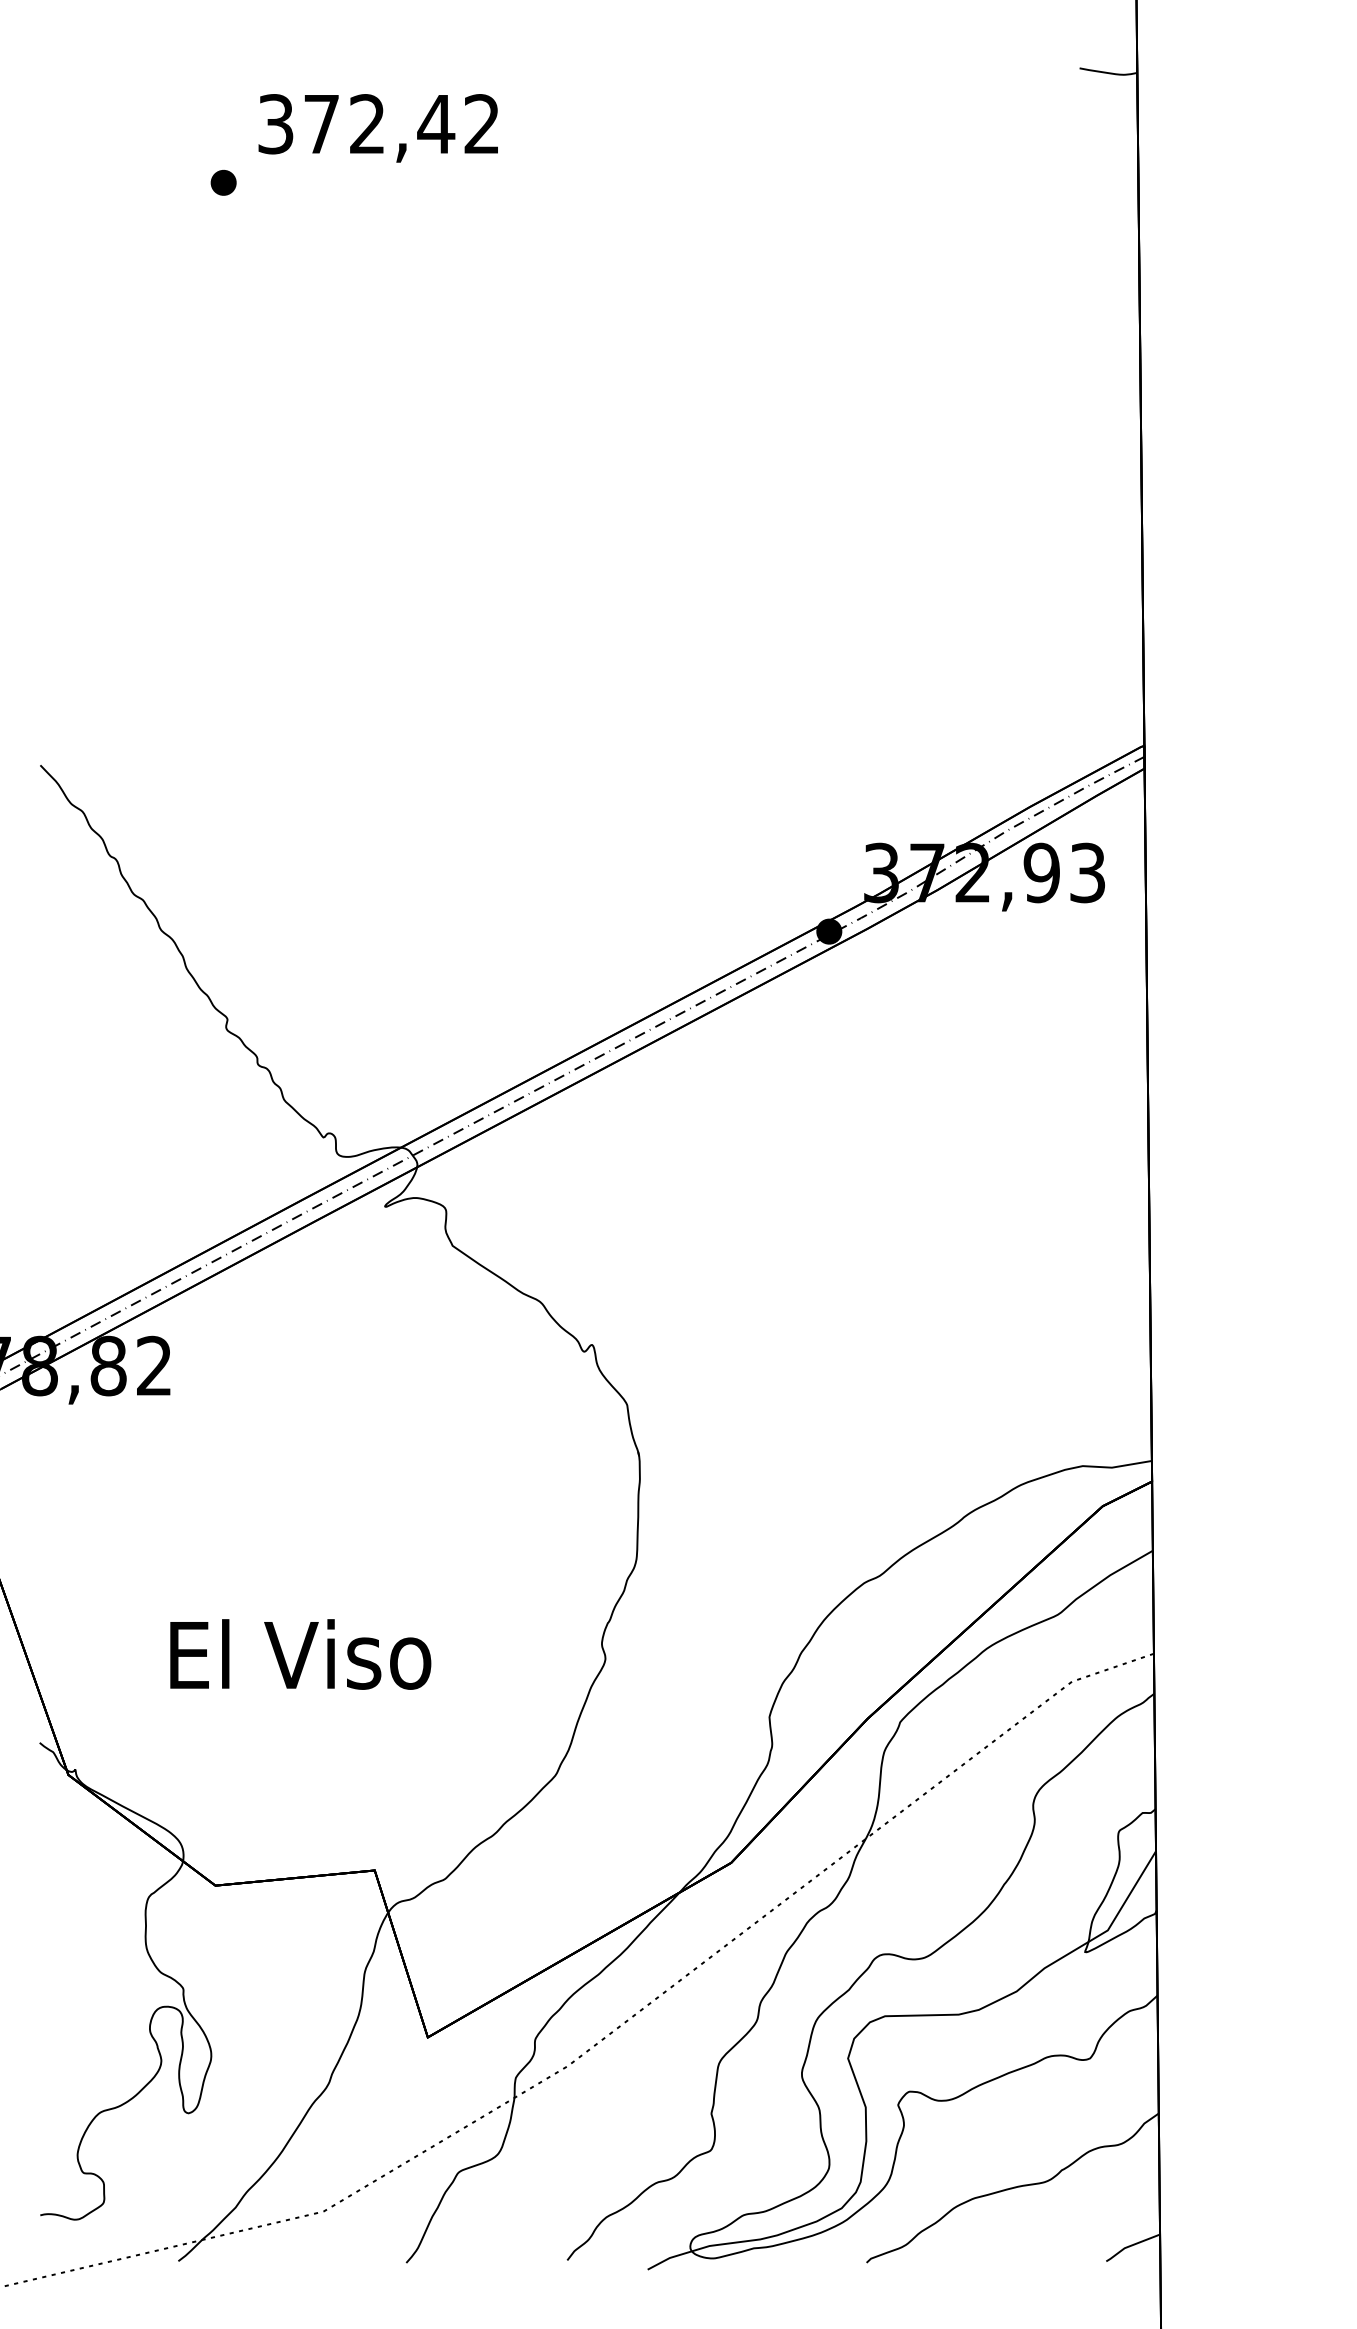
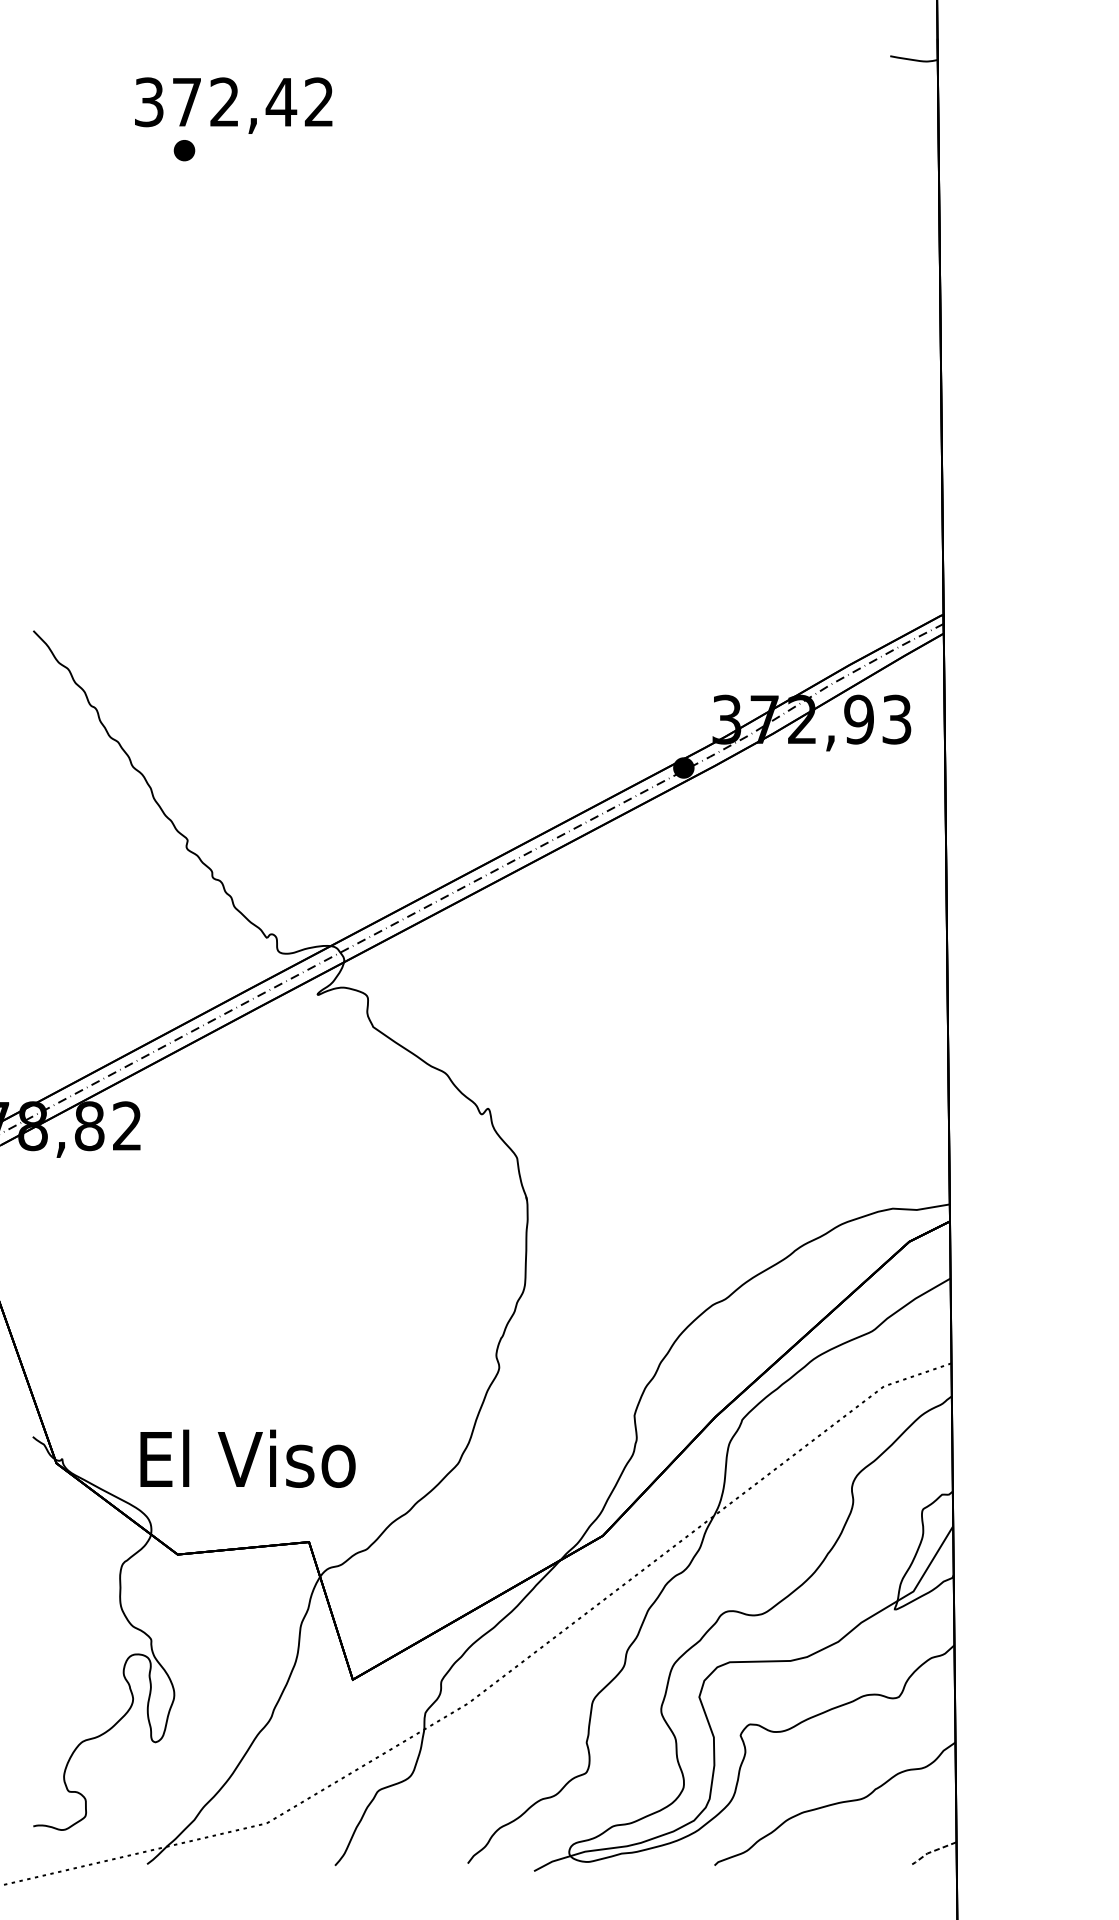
text: (377, 128) -> (232, 105), moved
text: (300, 1654) -> (247, 1458), moved
line: (1130, 2246) -> (932, 1852), solid -> dashed

